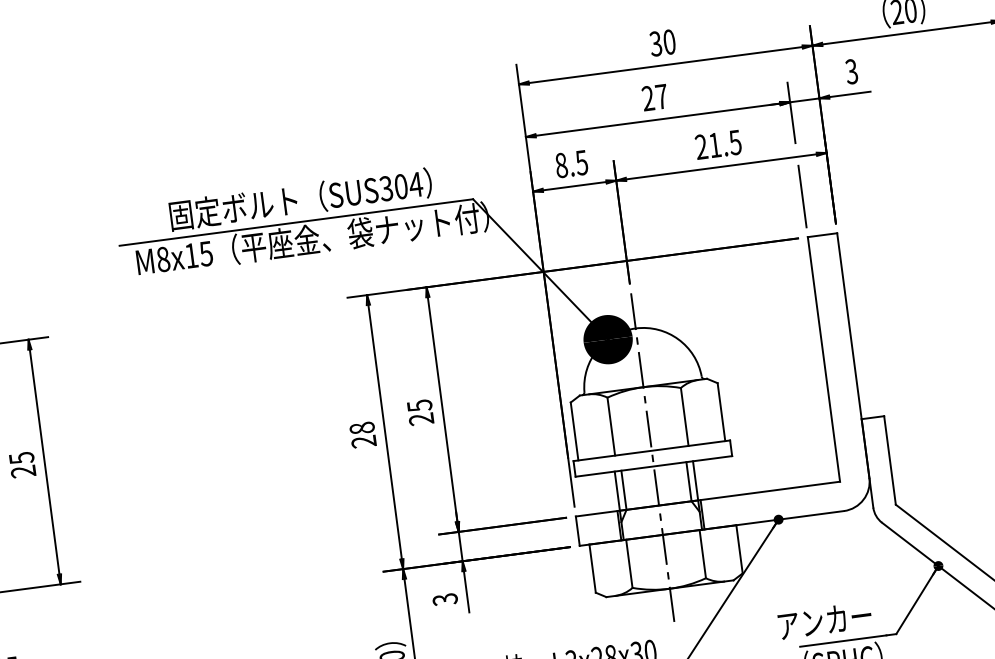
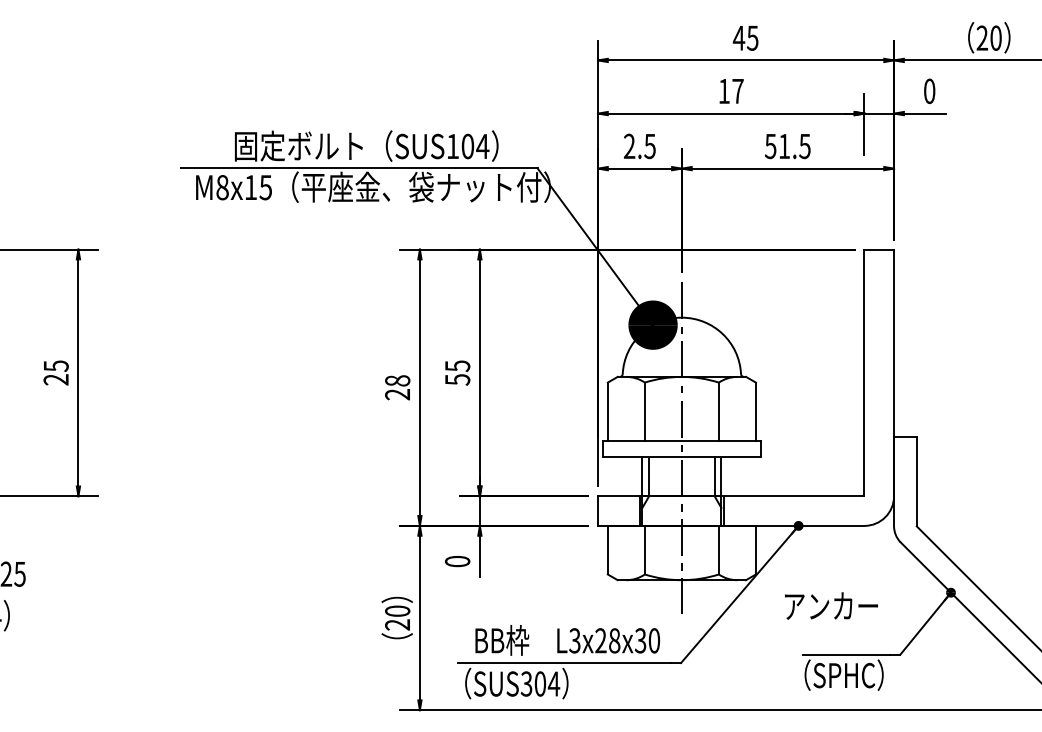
text: (662, 42) -> (745, 37), 30 -> 45
text: (851, 70) -> (929, 90), 3 -> 0
text: (647, 97) -> (723, 90), 27 -> 17
text: (701, 147) -> (770, 146), 21.5 -> 51.5
text: (561, 165) -> (629, 146), 8.5 -> 2.5
text: (385, 188) -> (452, 146), SUS304 -> SUS104
line: (802, 196) -> (864, 208), removed
text: (421, 419) -> (457, 379), 25 -> 55
text: (445, 599) -> (457, 561), 3 -> 0
text: (825, 620) -> (831, 605), moved

